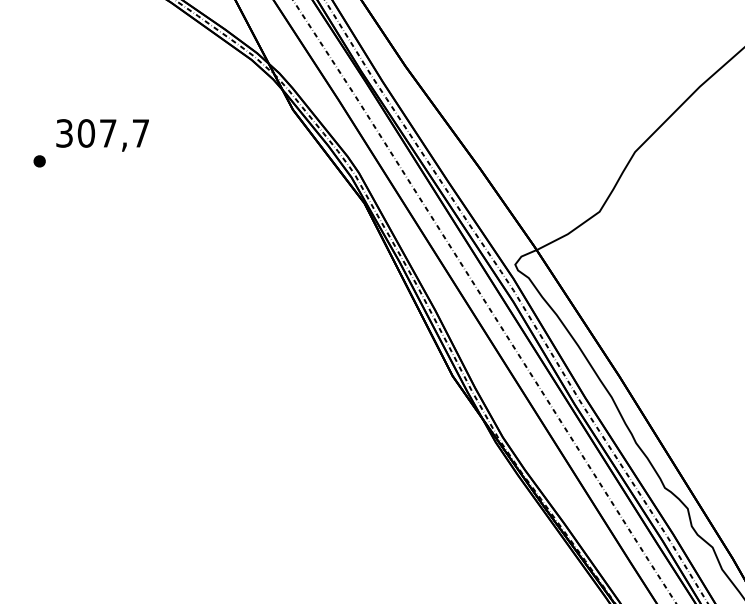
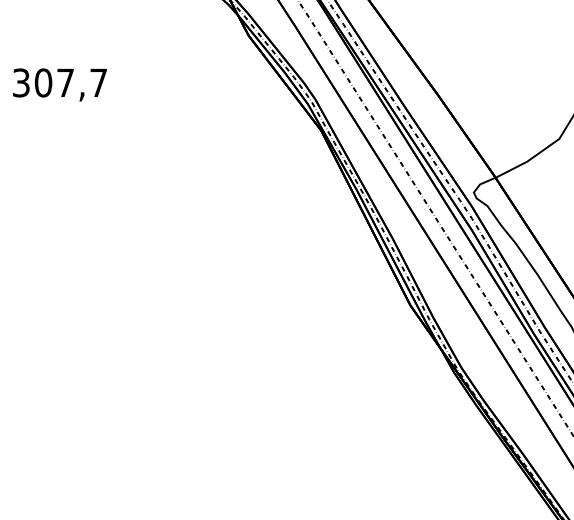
text: (102, 135) -> (59, 85), moved

